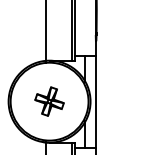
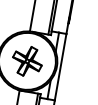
part: (49, 101) -> (27, 61), size x1.43

